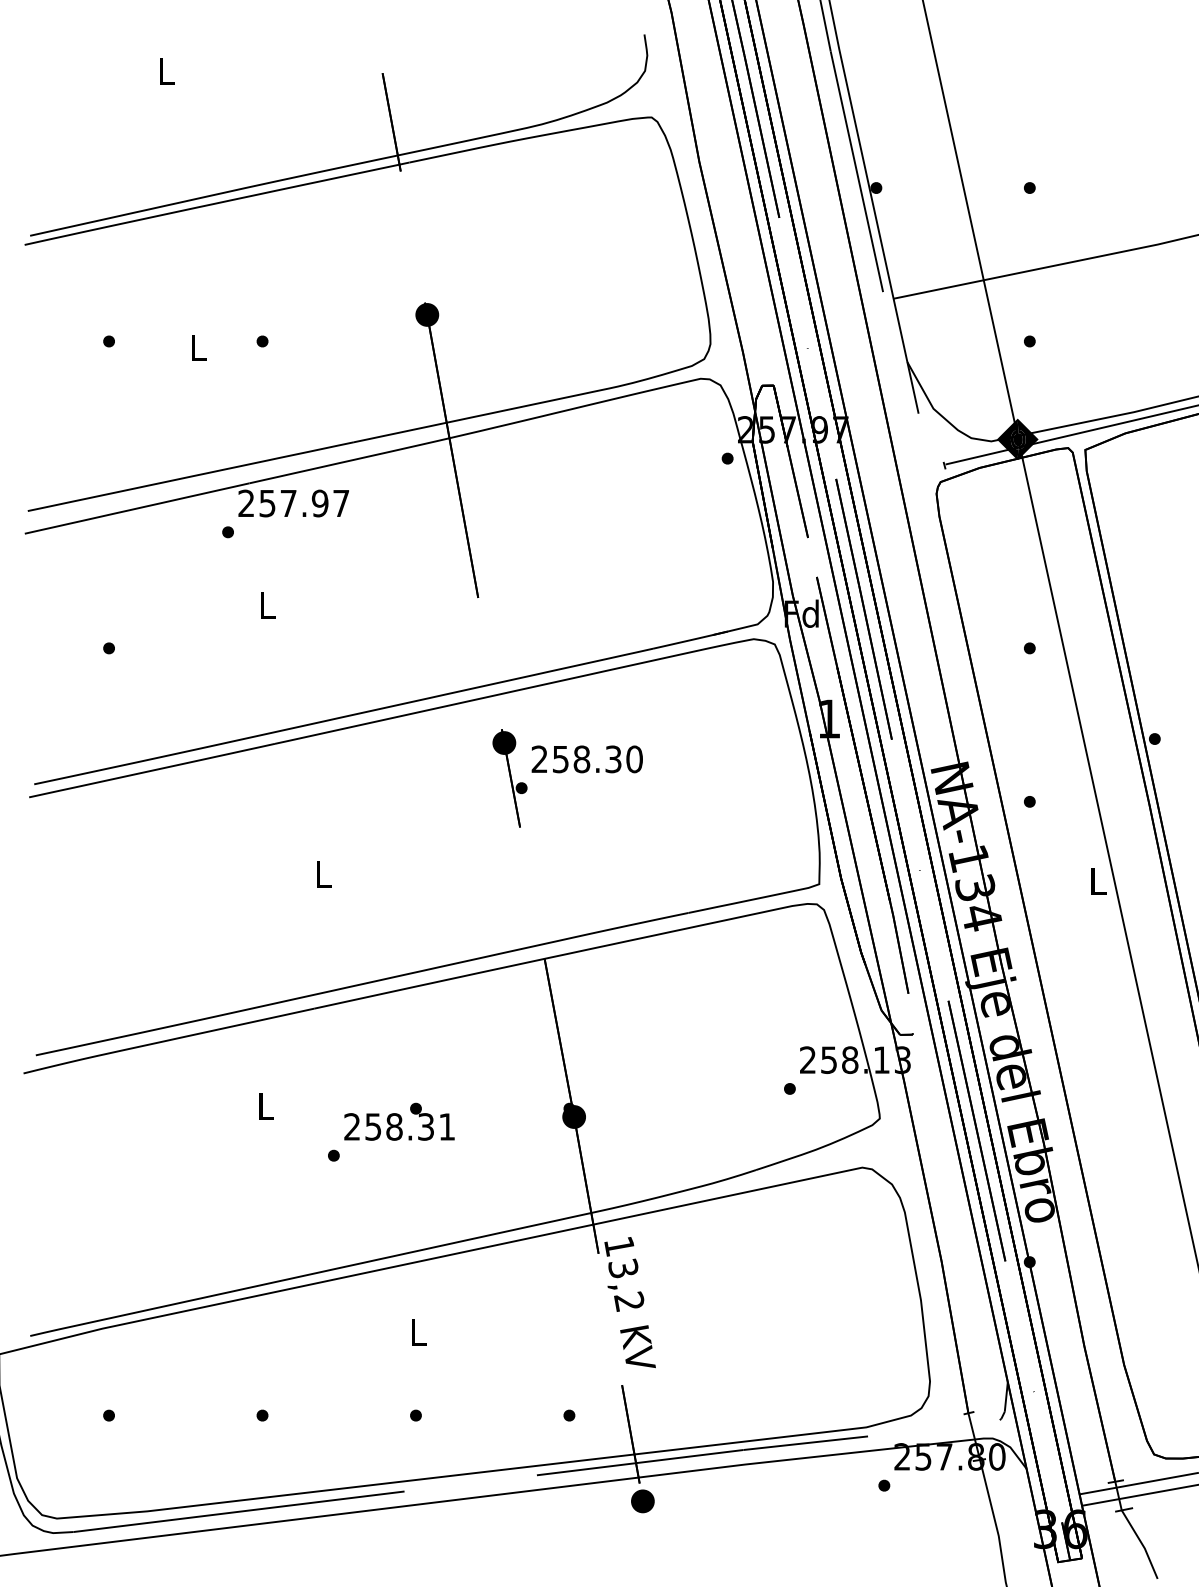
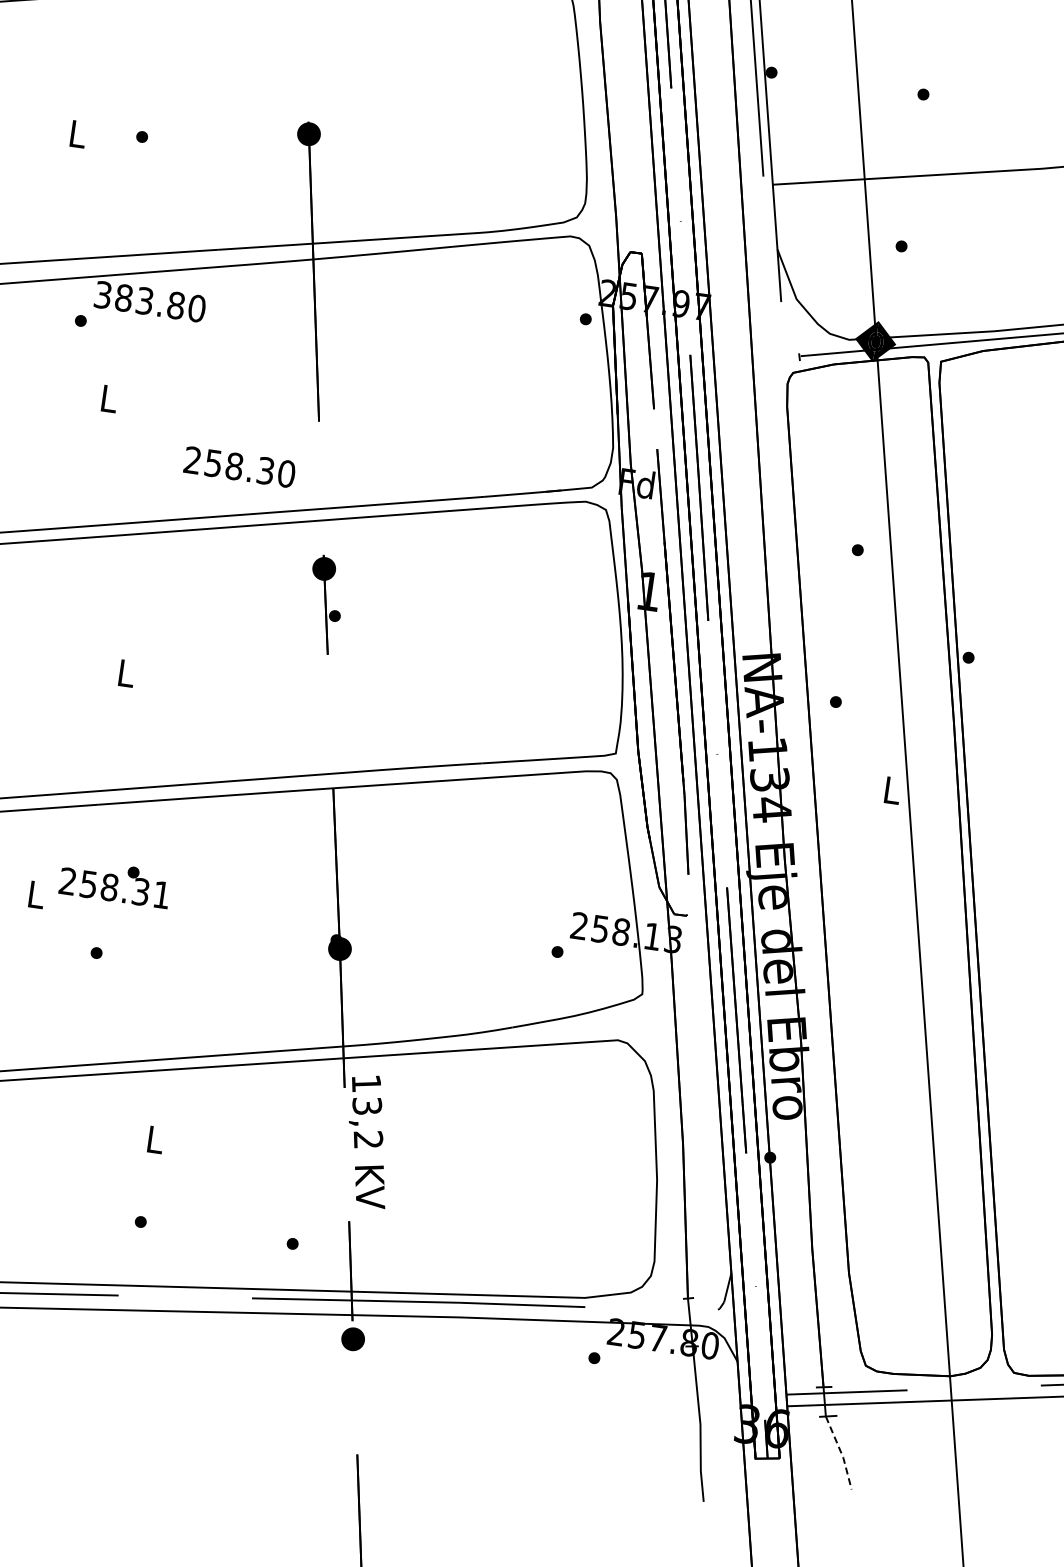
text: (293, 503) -> (149, 301), 257.97 -> 383.80
text: (586, 759) -> (239, 467), moved
text: (399, 1121) -> (115, 882), moved
line: (1142, 1544) -> (841, 1453), solid -> dashed

